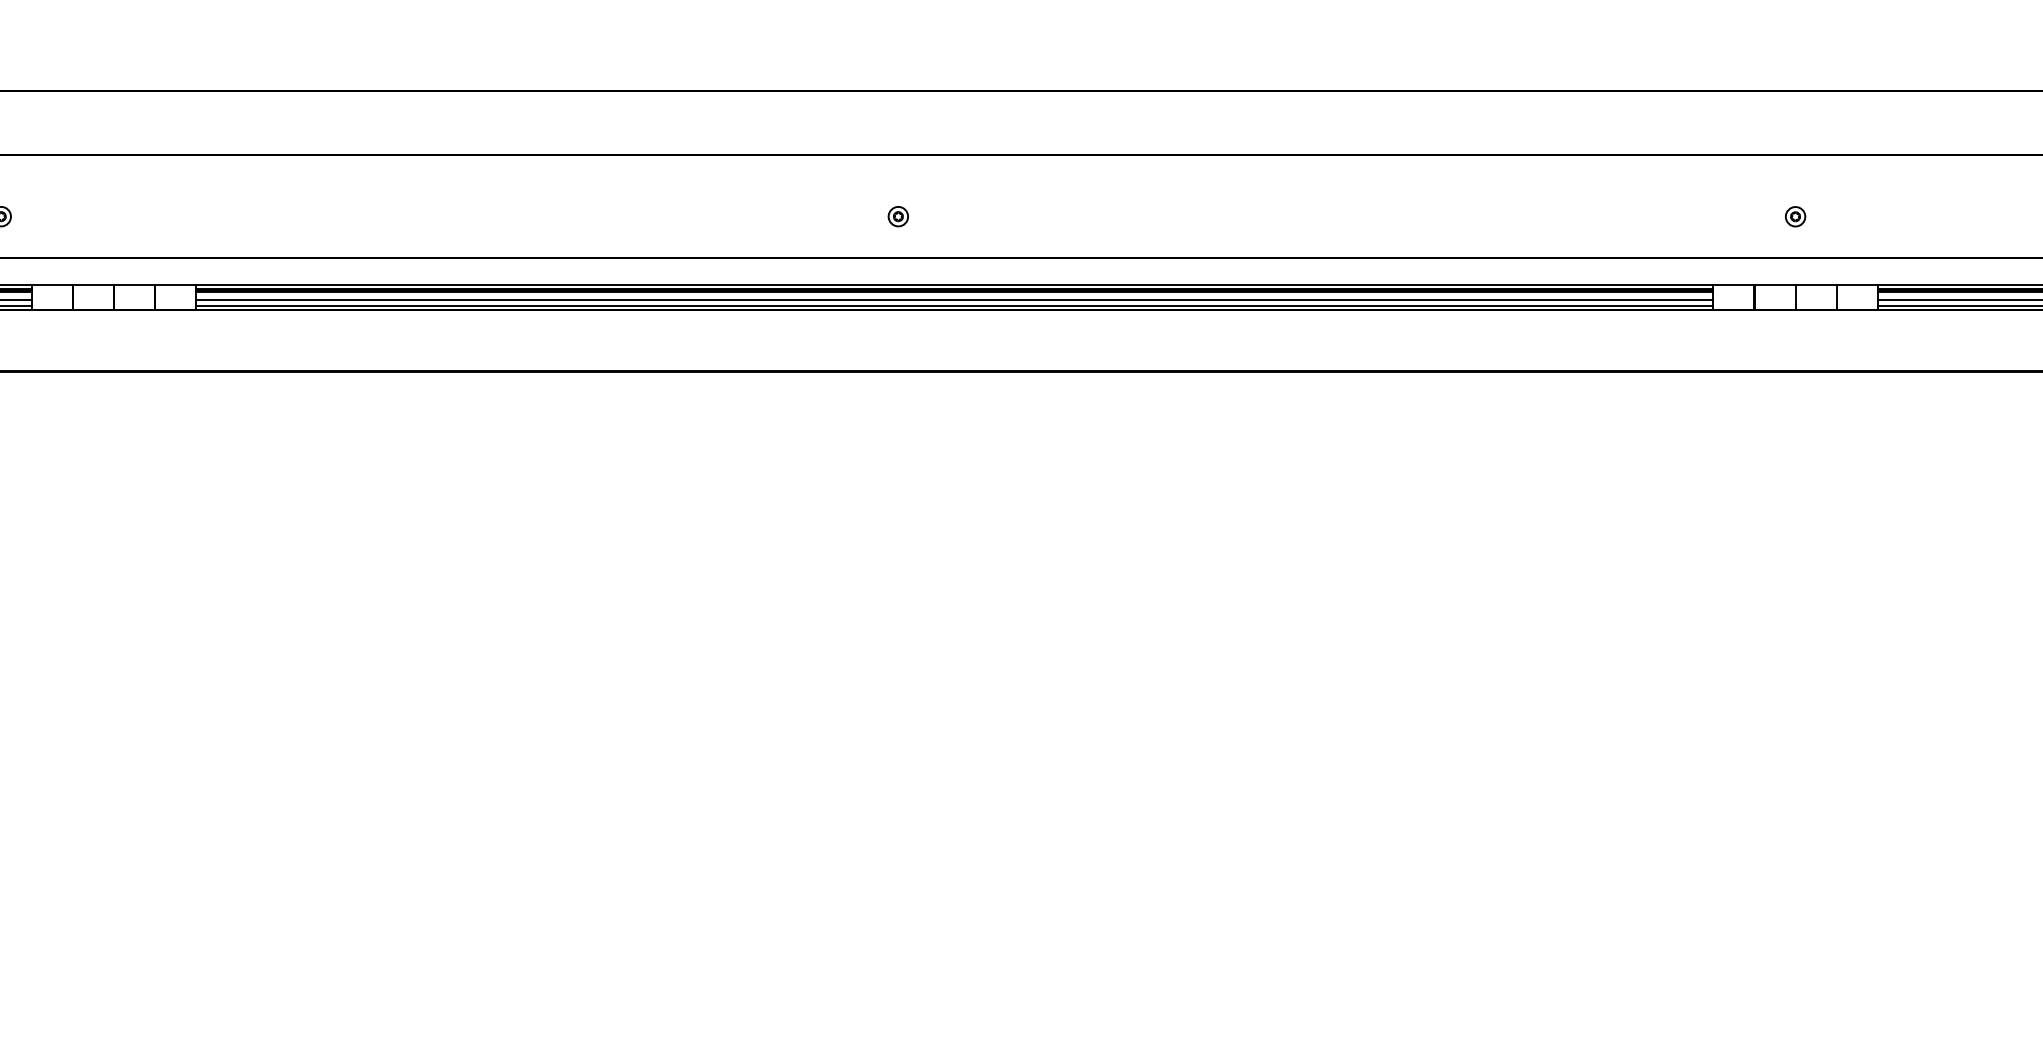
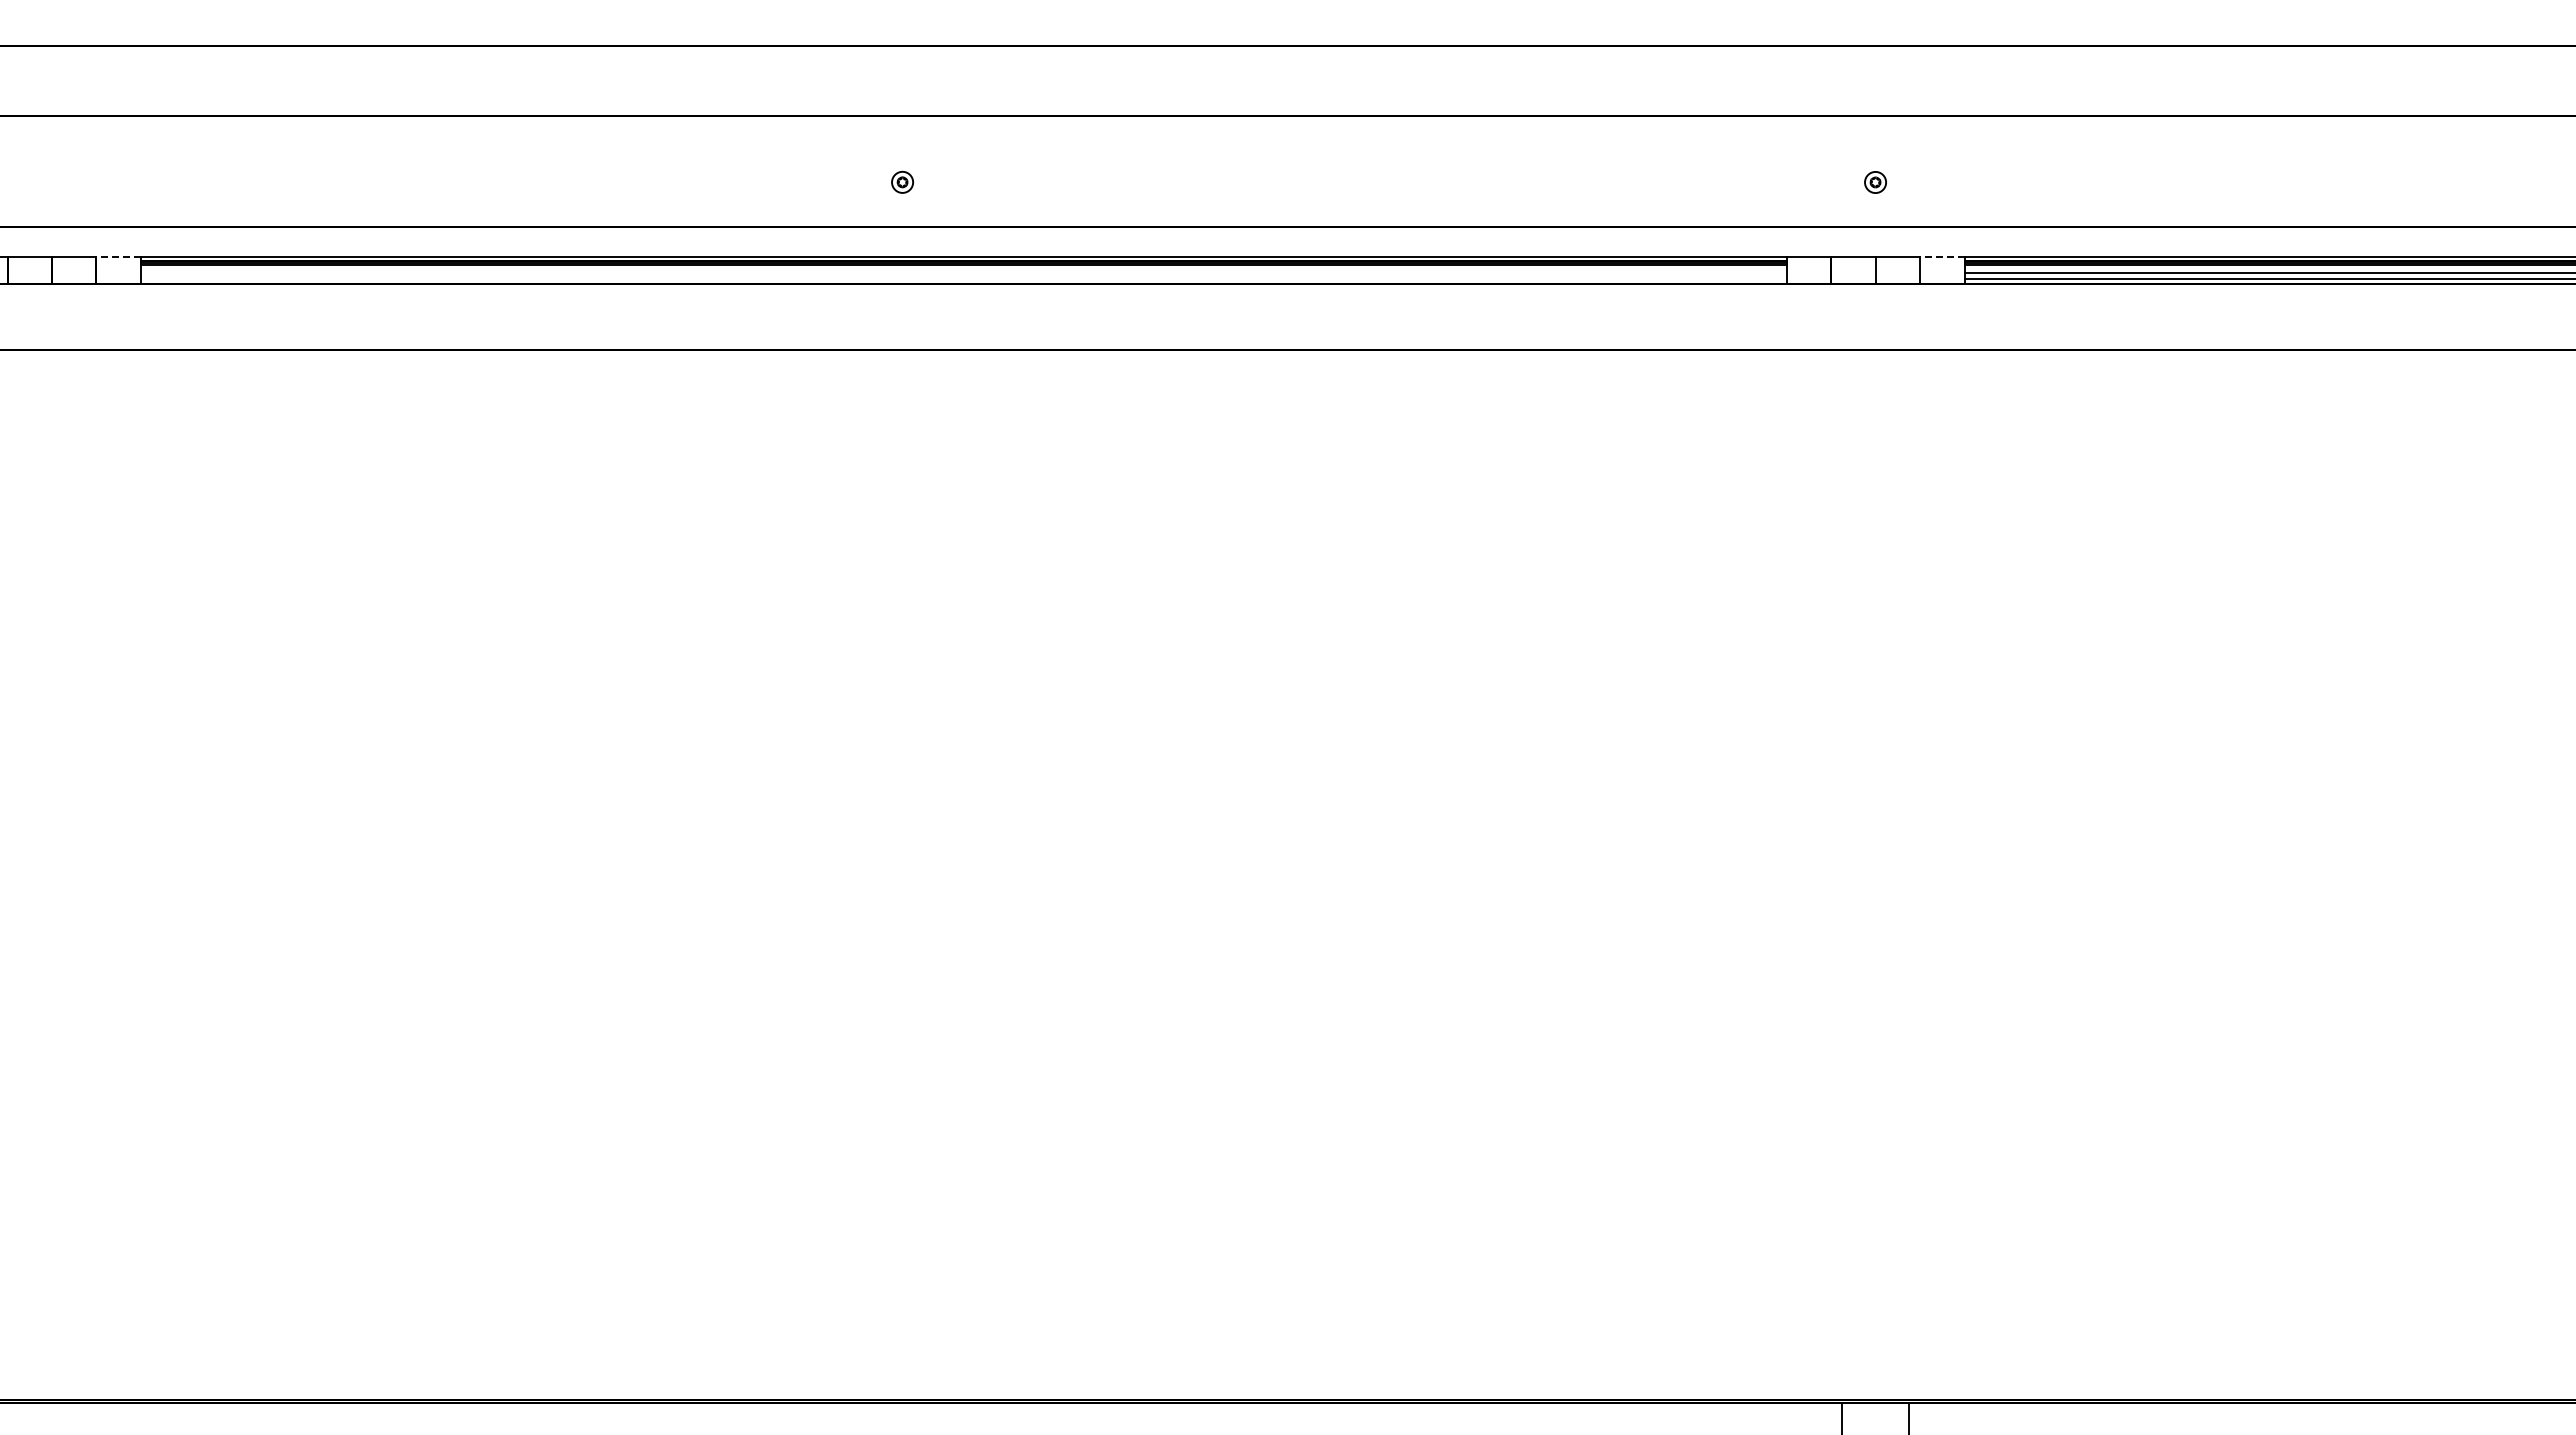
line: (175, 285) -> (118, 256), solid -> dashed
line: (1856, 285) -> (1941, 257), solid -> dashed
line: (954, 300) -> (963, 273), removed
line: (954, 306) -> (963, 279), removed

